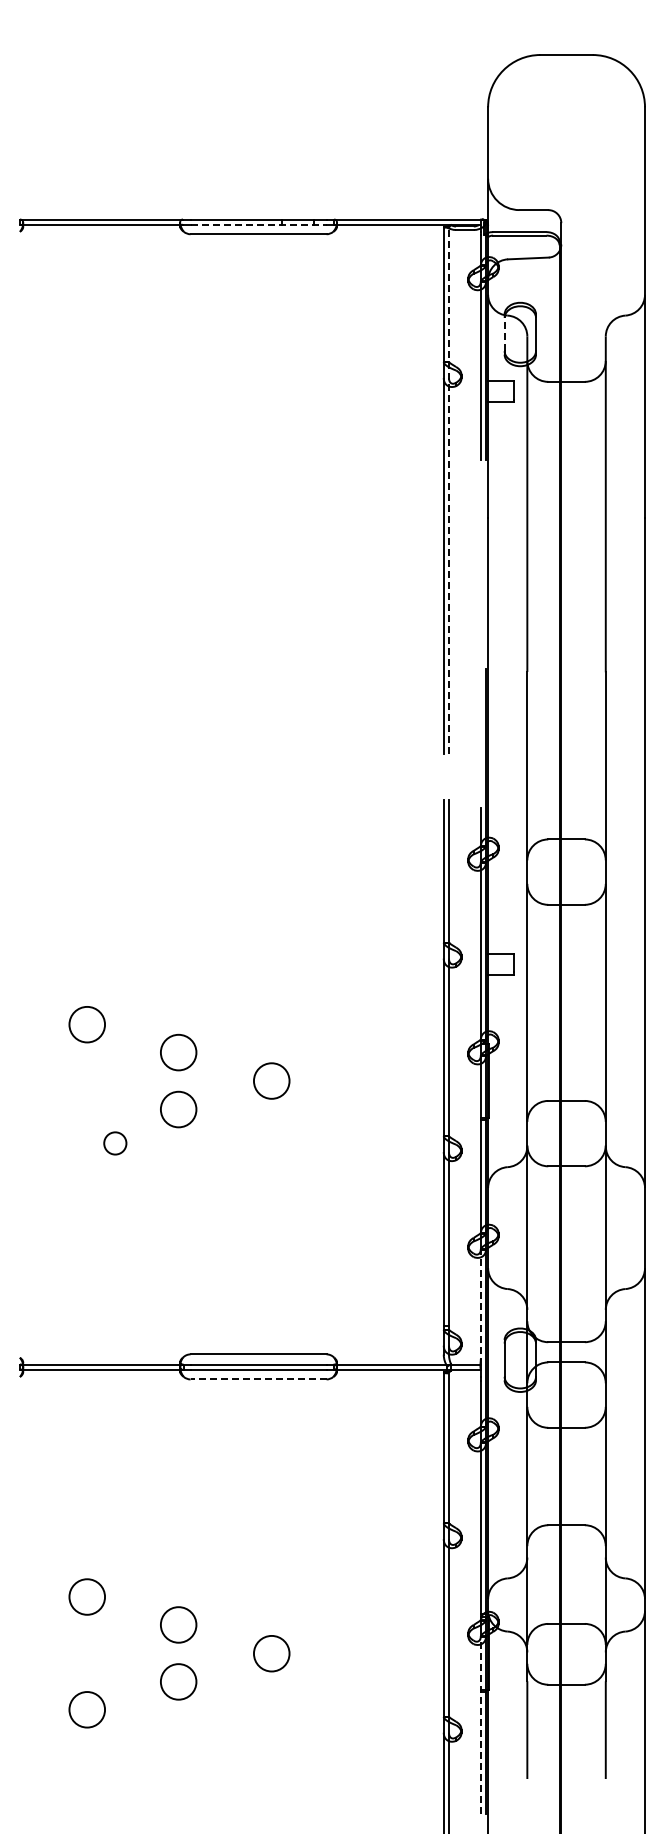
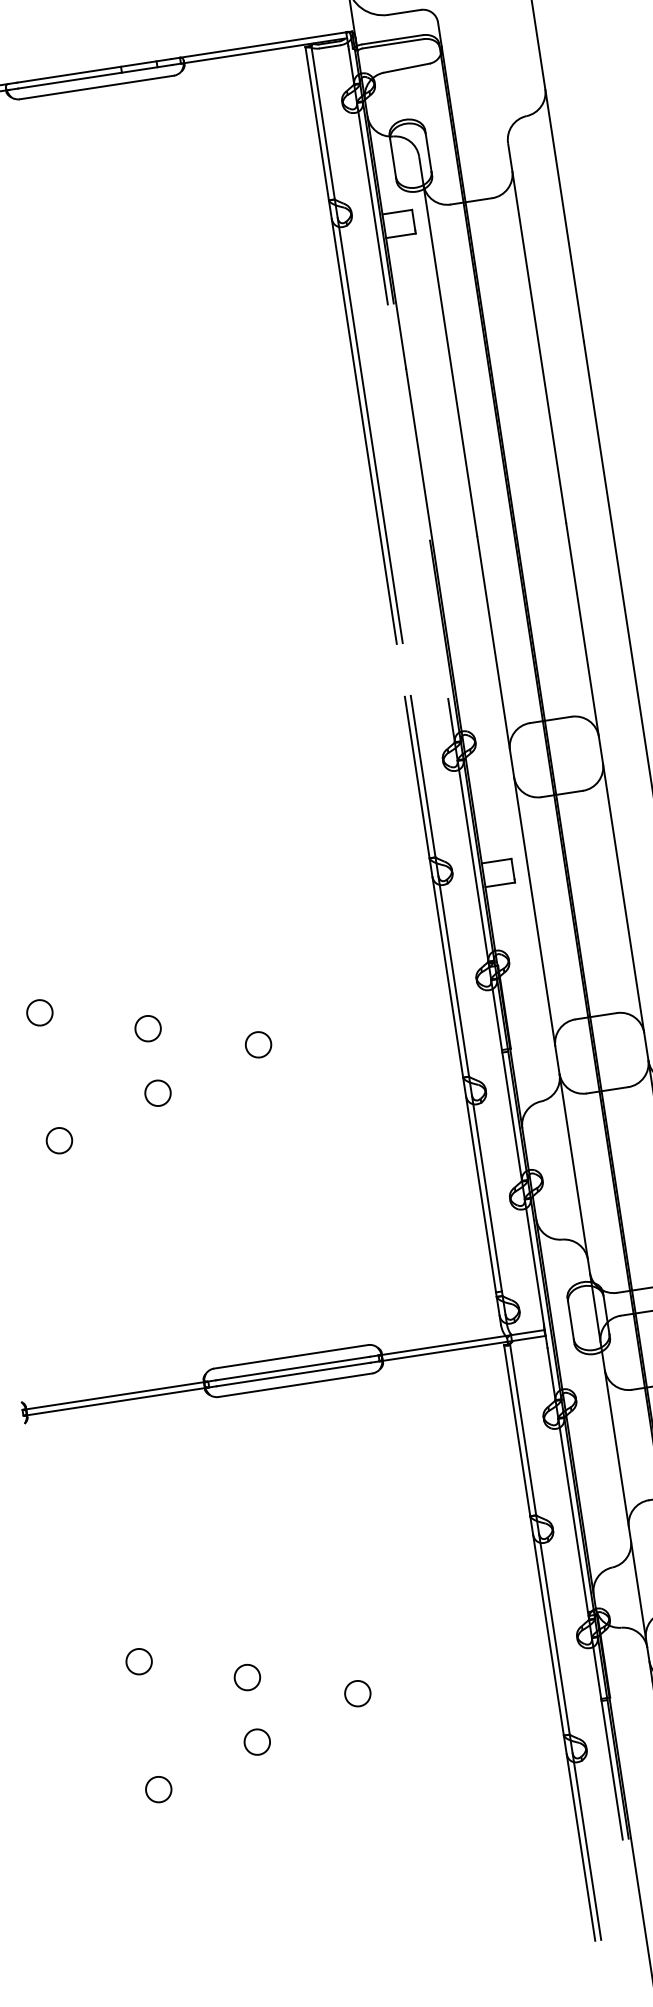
line: (258, 224) -> (95, 76), dashed -> solid
line: (504, 332) -> (392, 156), dashed -> solid
line: (449, 489) -> (357, 343), dashed -> solid
circle: (87, 1024) -> (40, 1012), size x0.62
circle: (178, 1052) -> (148, 1028), size x0.62
circle: (271, 1080) -> (258, 1044), size x0.62
circle: (178, 1109) -> (157, 1093), size x0.62
circle: (115, 1143) -> (59, 1140), moved
line: (480, 1307) -> (534, 1265), dashed -> solid
line: (258, 1379) -> (295, 1385), dashed -> solid
circle: (87, 1597) -> (139, 1662), size x0.62
circle: (178, 1625) -> (247, 1677), size x0.62
circle: (271, 1653) -> (357, 1693), size x0.62
circle: (178, 1682) -> (257, 1742), size x0.62
circle: (87, 1710) -> (159, 1790), size x0.62
line: (480, 1725) -> (606, 1738), dashed -> solid

